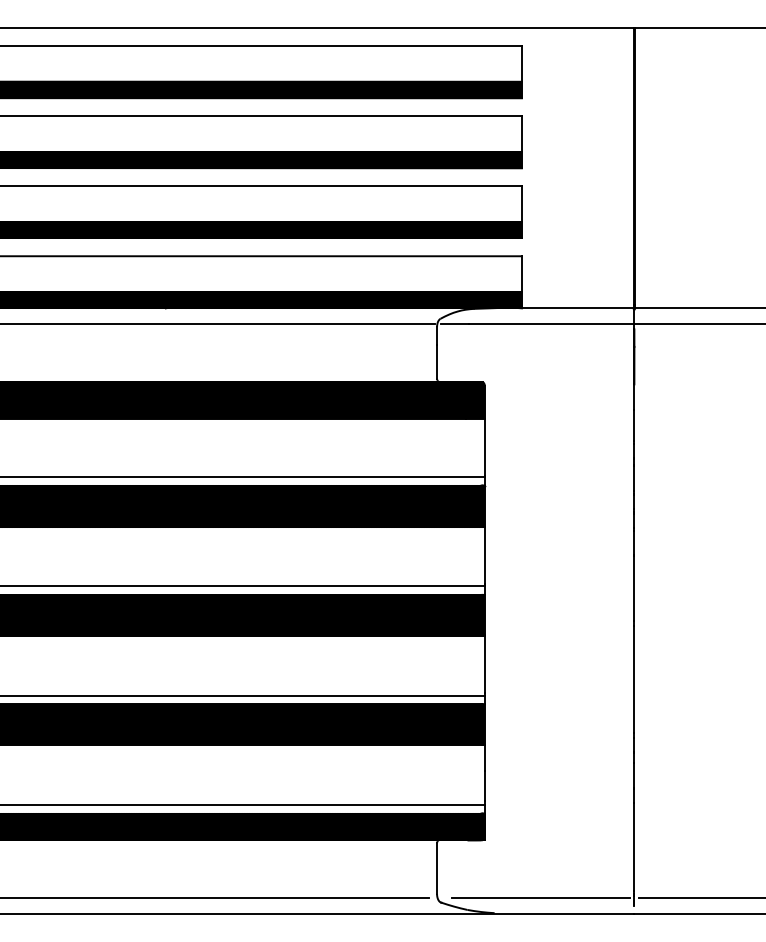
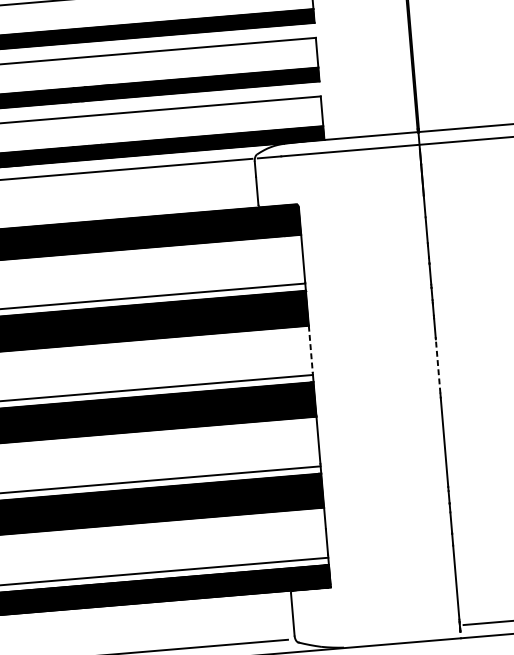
line: (484, 556) -> (310, 350), solid -> dashed
line: (634, 588) -> (438, 366), solid -> dashed
line: (540, 898) -> (381, 632), removed

